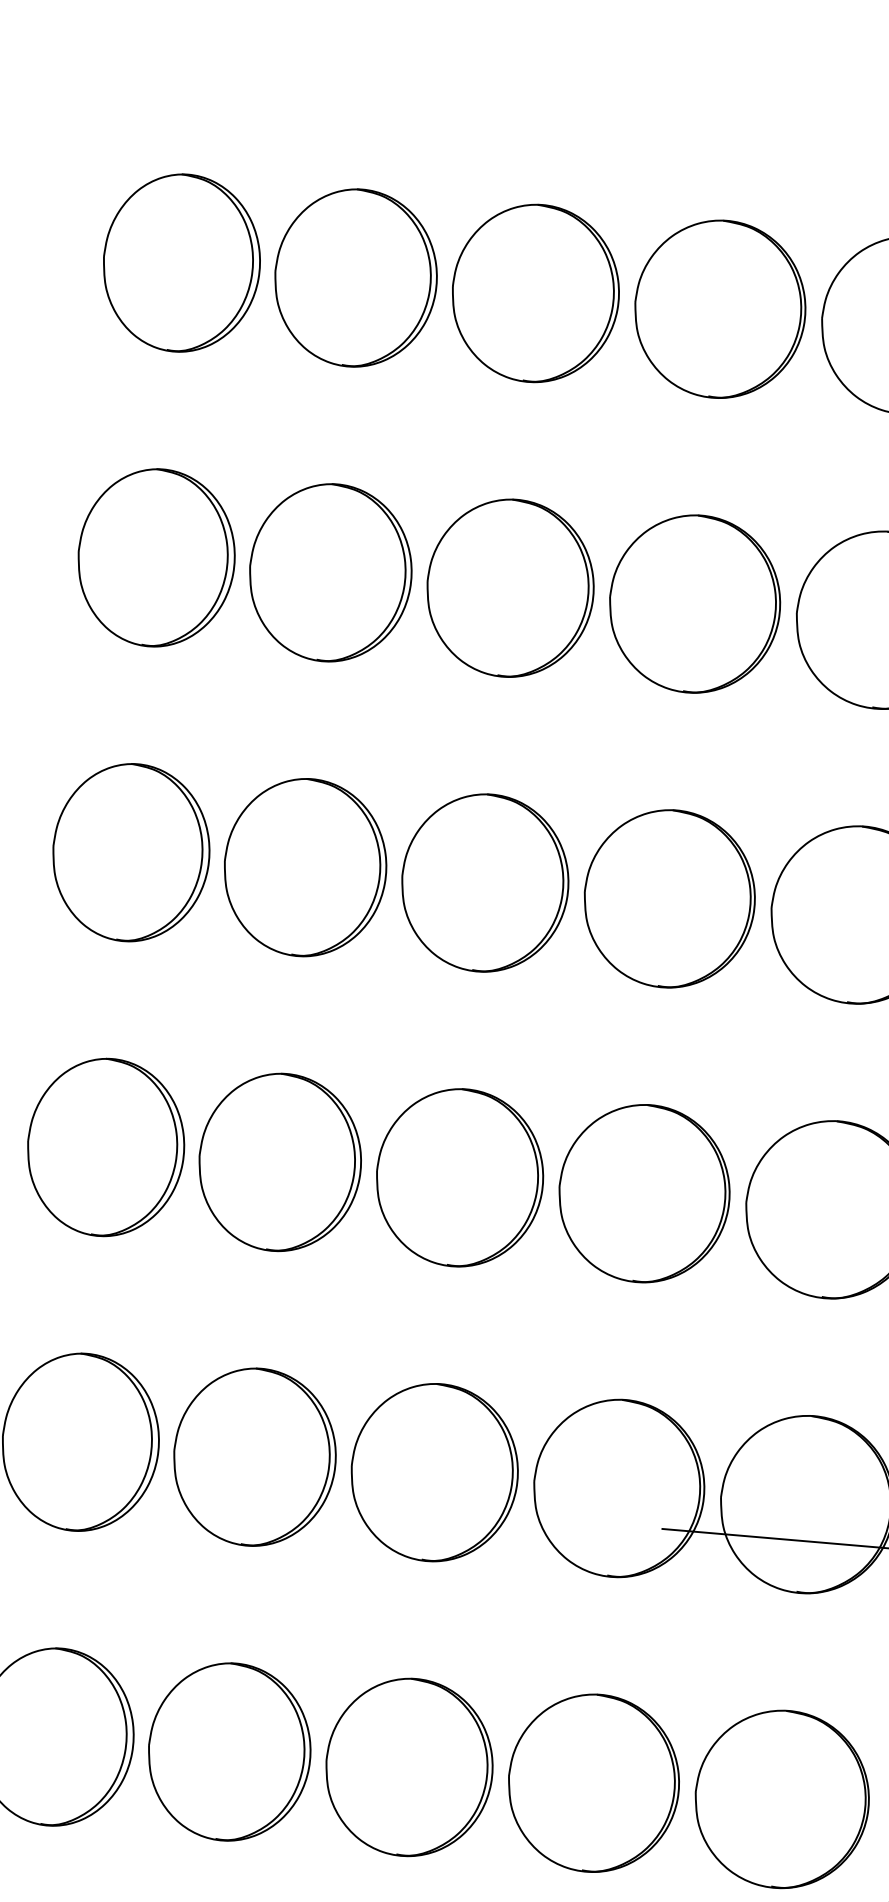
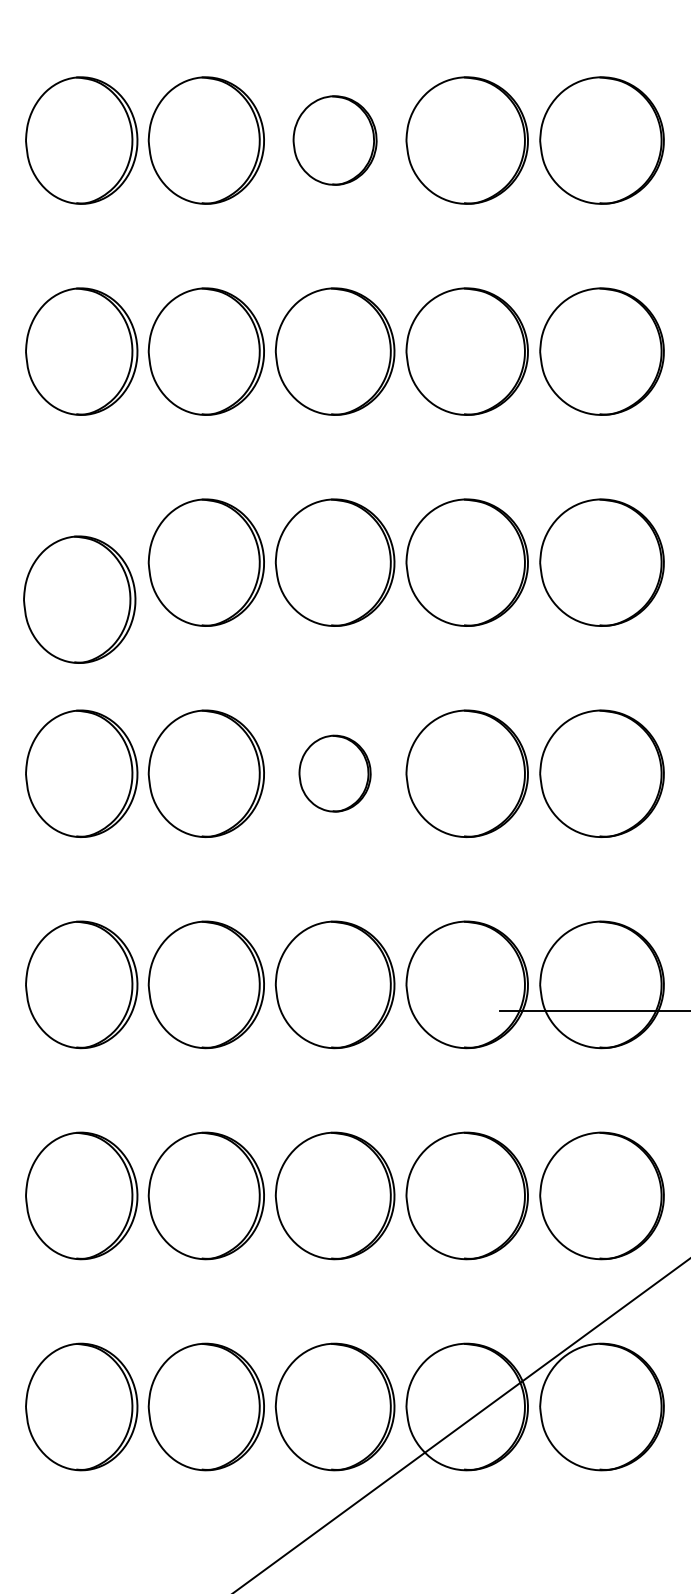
part: (534, 293) -> (334, 140), size x0.7
part: (131, 852) -> (79, 599), moved
part: (459, 1177) -> (334, 773), size x0.6

